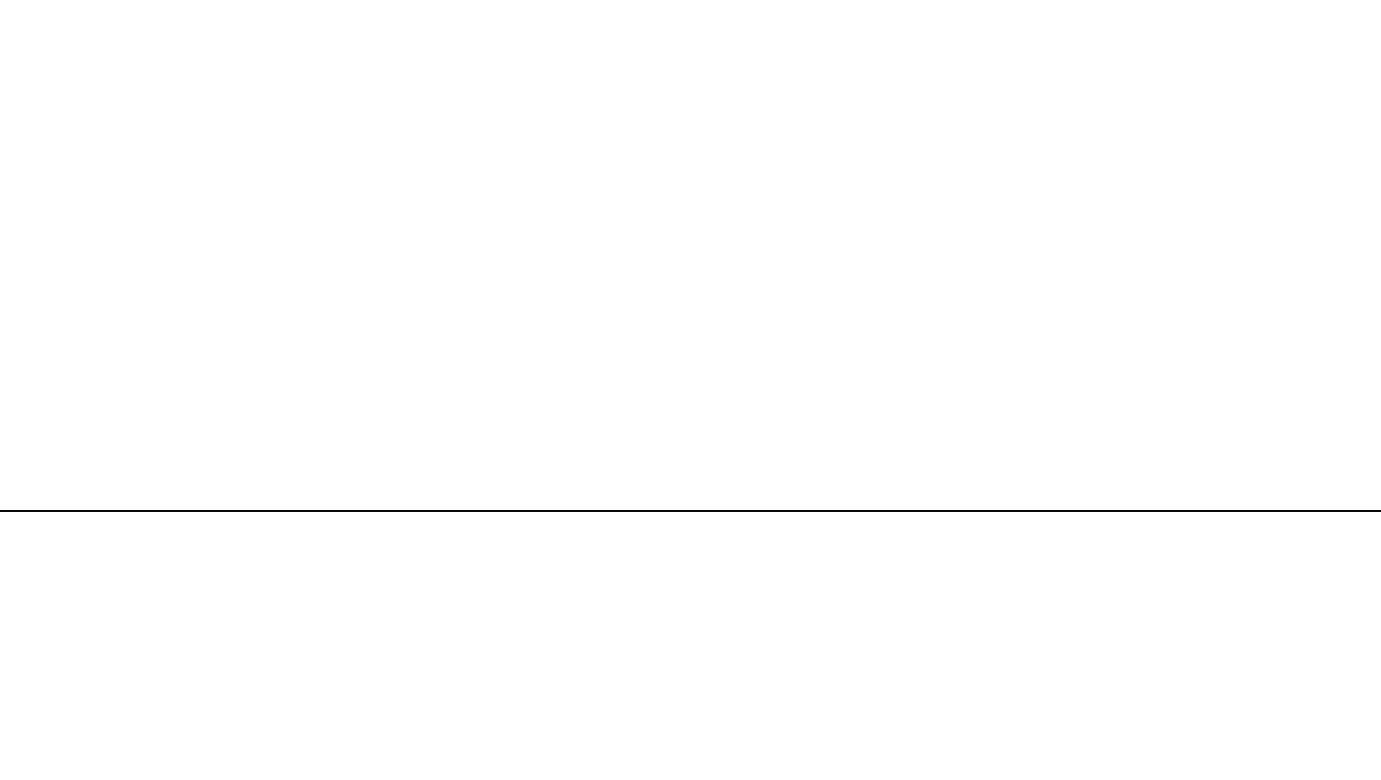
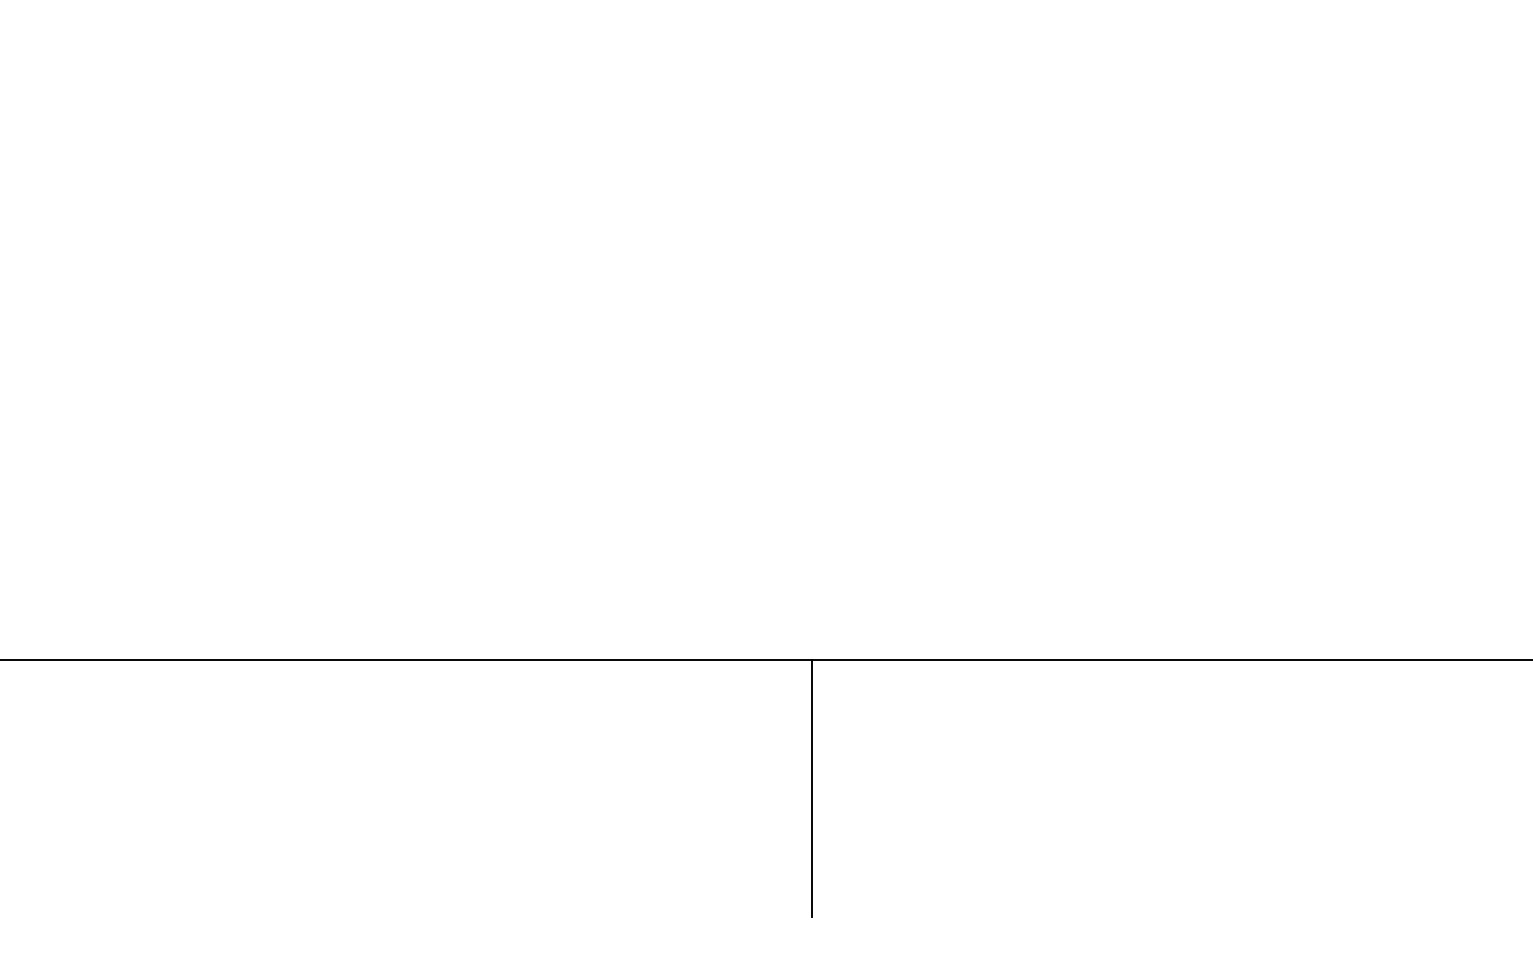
line: (649, 638) -> (812, 788), added

